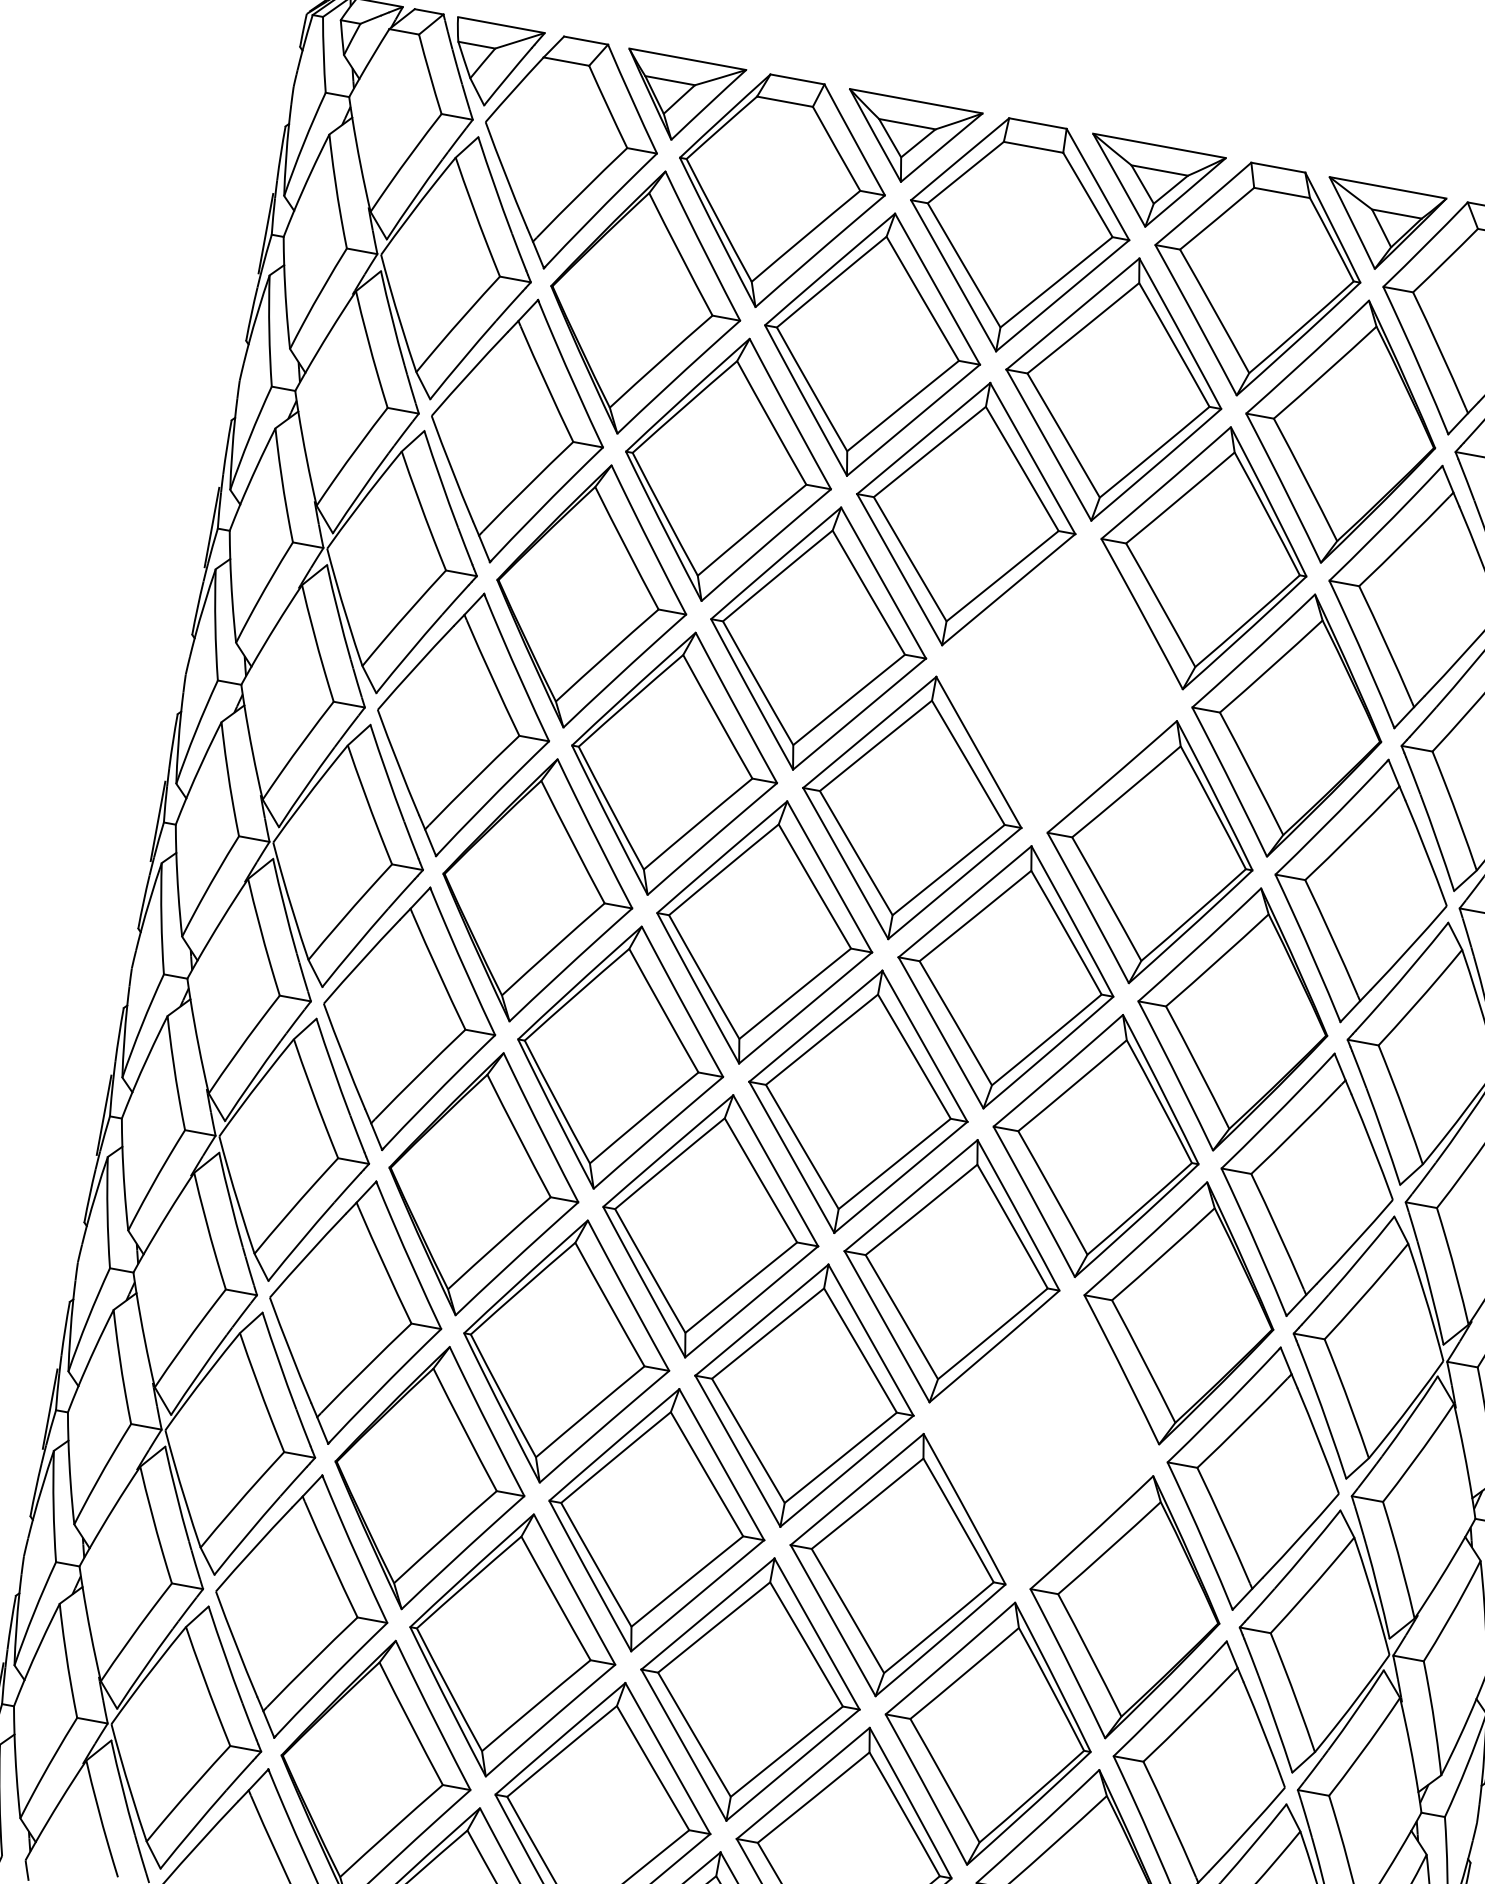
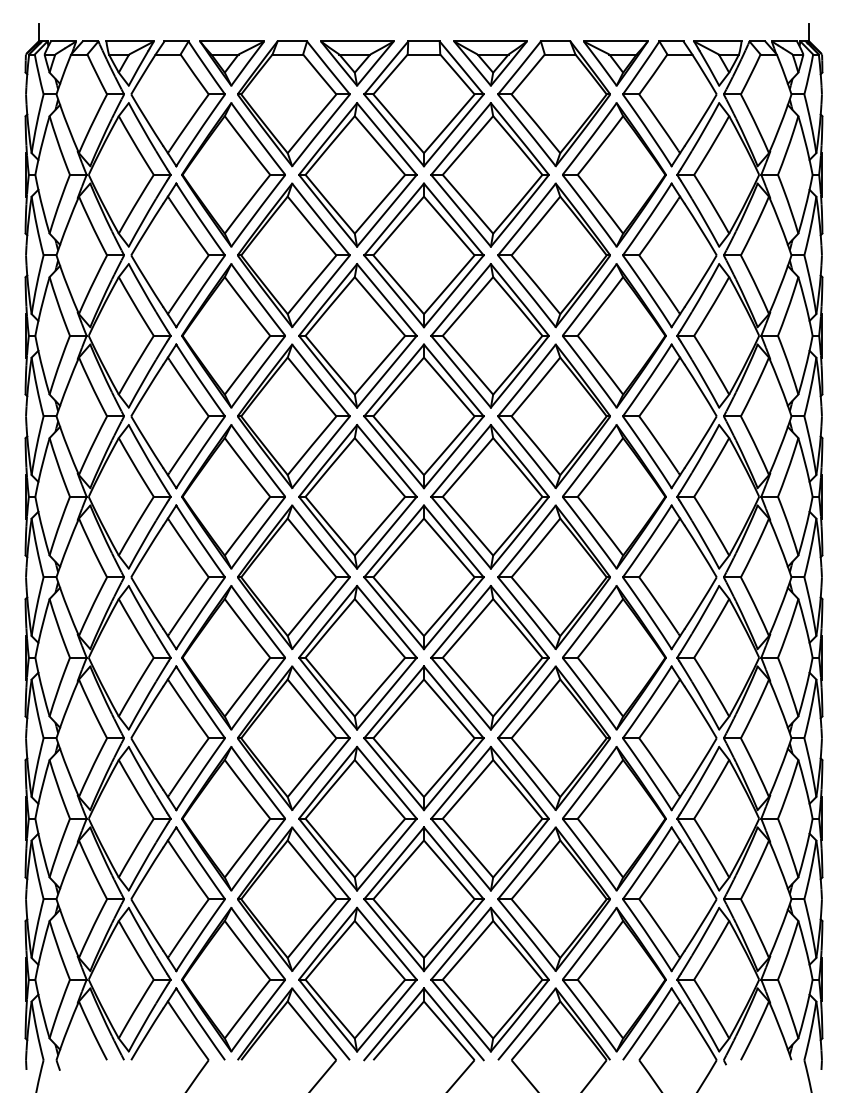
part: (1058, 682) -> (489, 335), added
part: (1041, 1437) -> (553, 737), added

